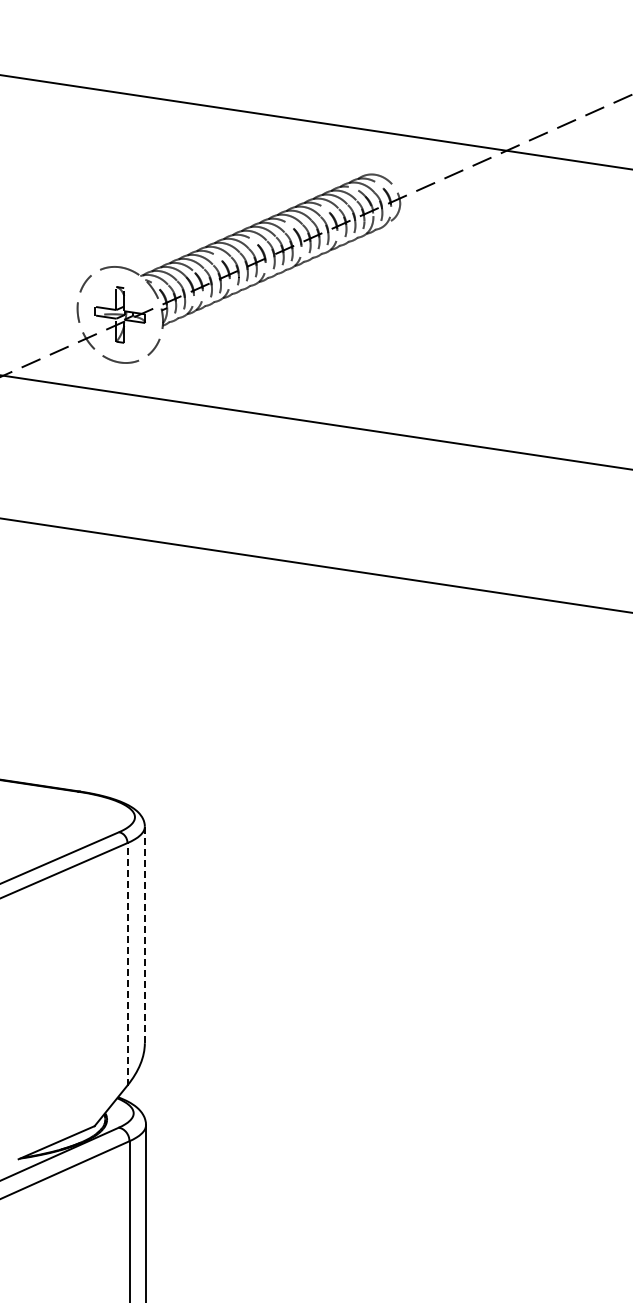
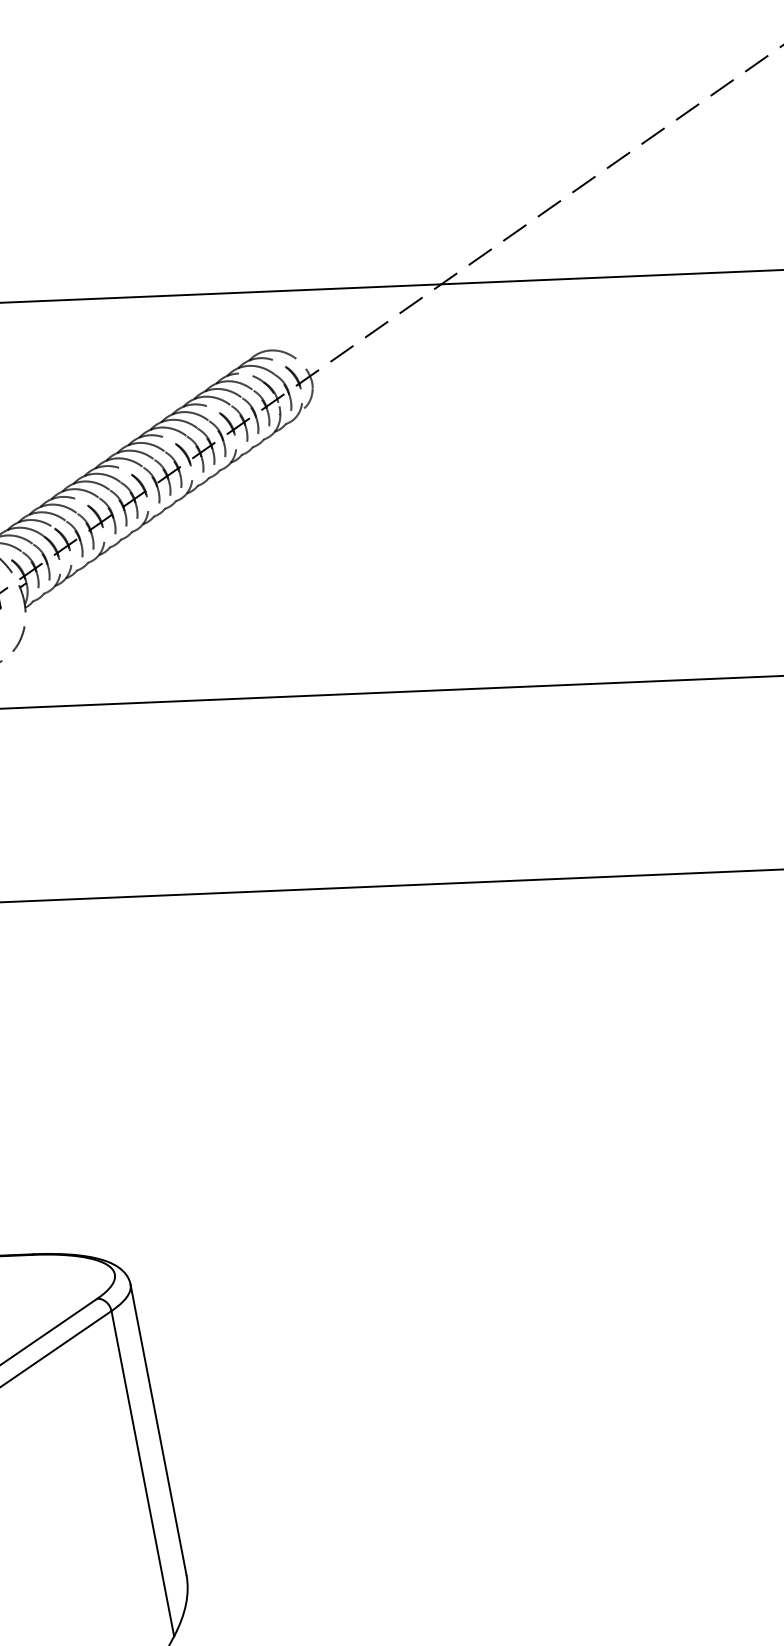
line: (144, 935) -> (158, 1430), dashed -> solid
line: (127, 963) -> (142, 1472), dashed -> solid

